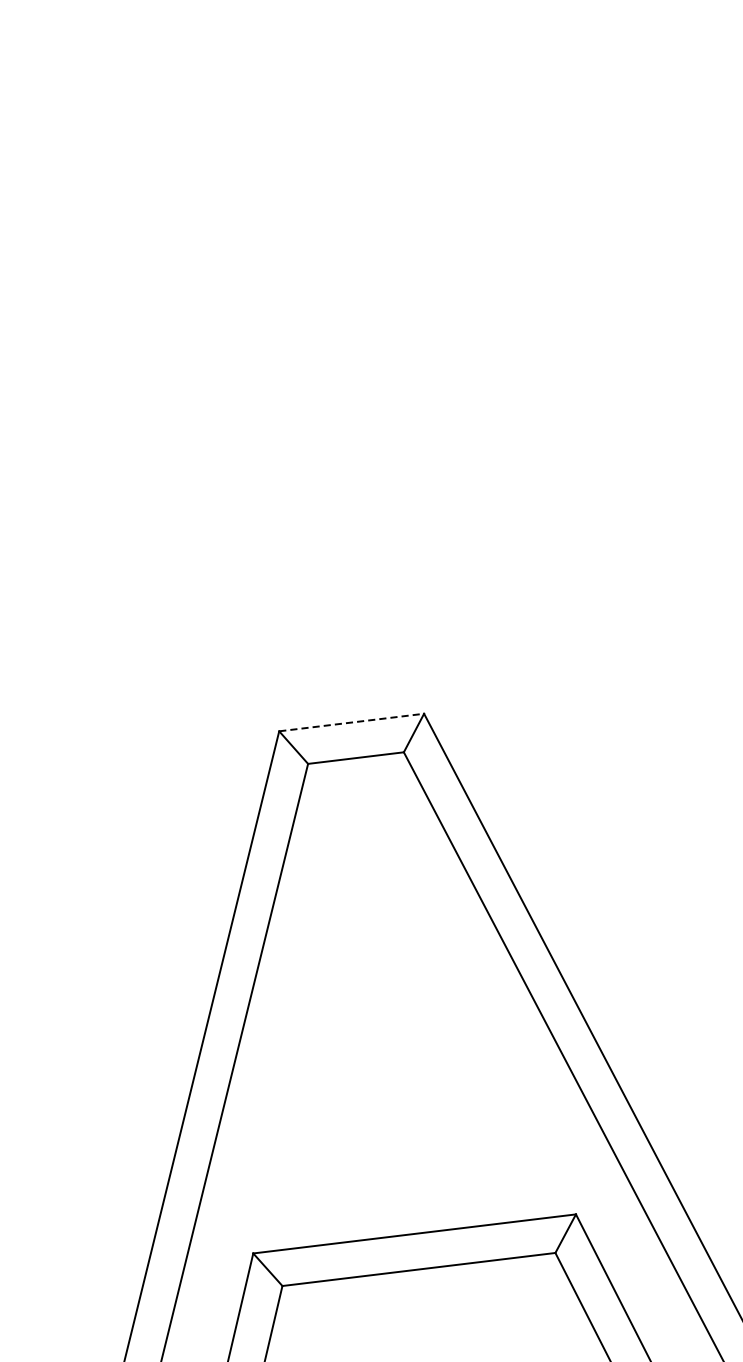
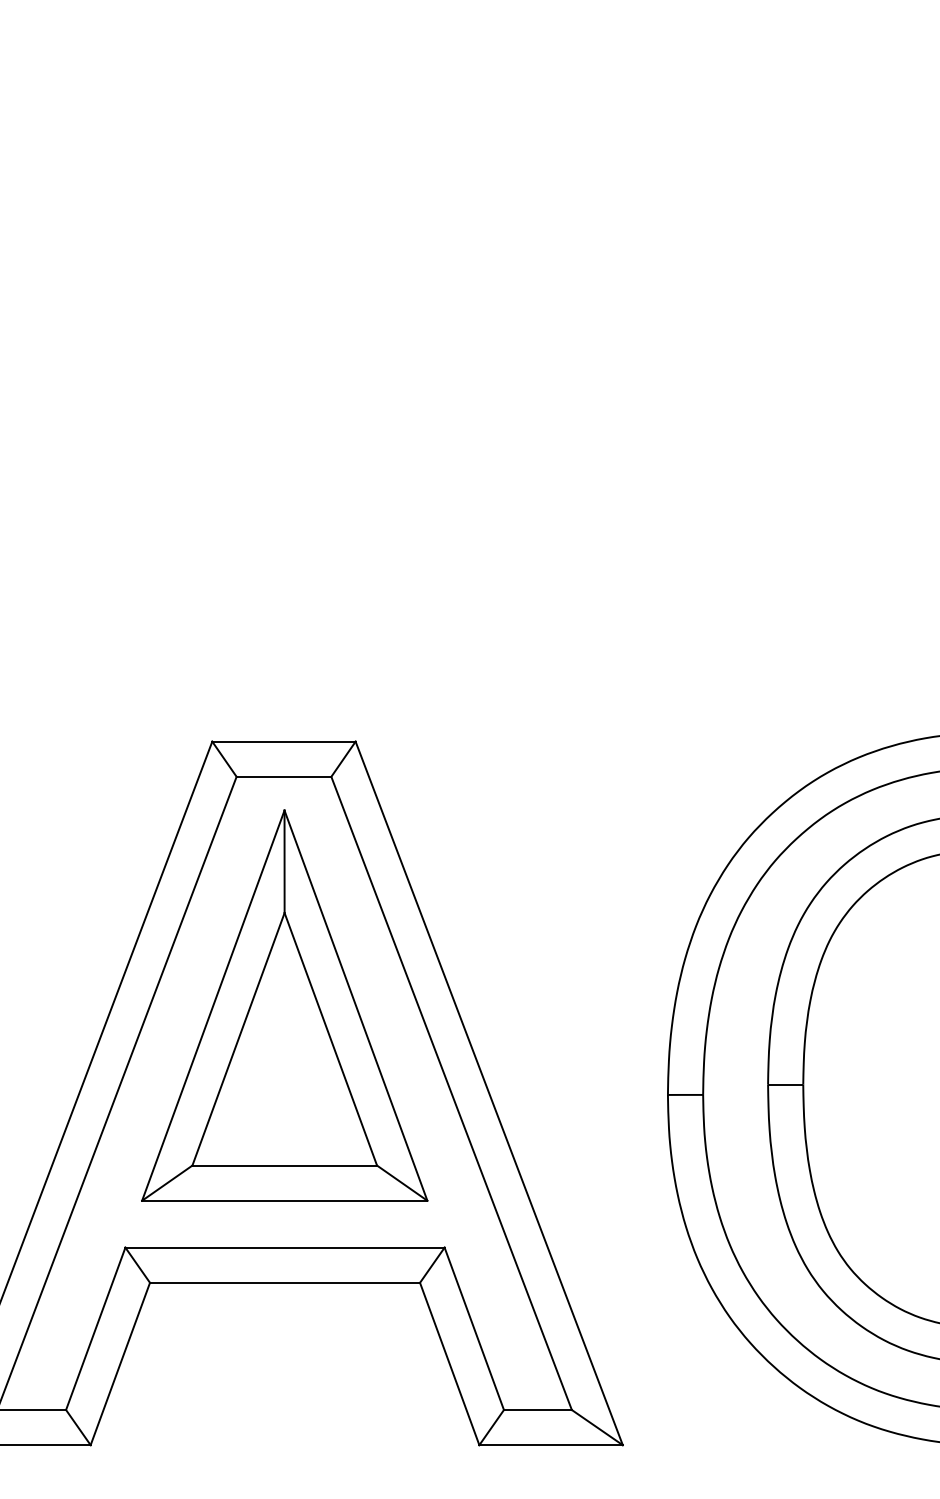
line: (351, 722) -> (283, 741), dashed -> solid
part: (384, 989) -> (284, 1005), added

